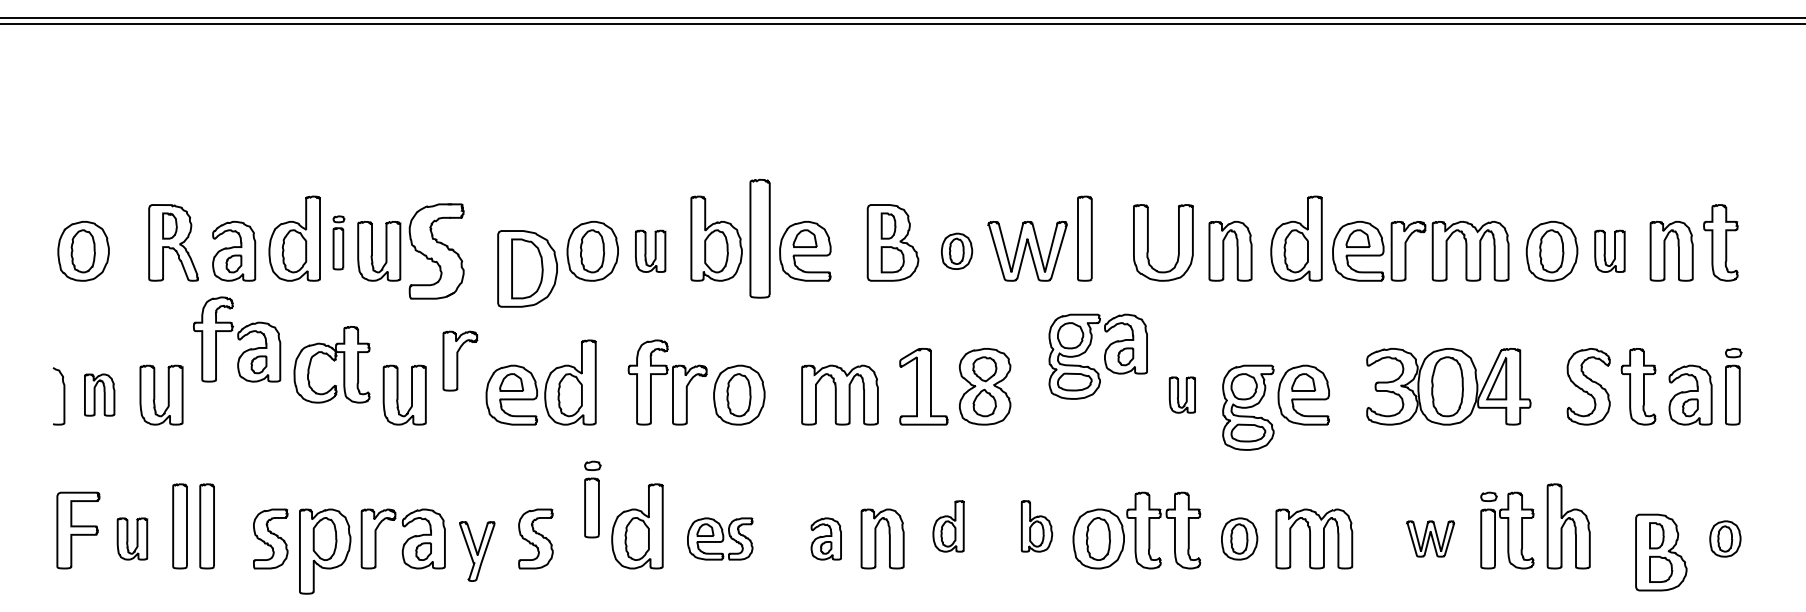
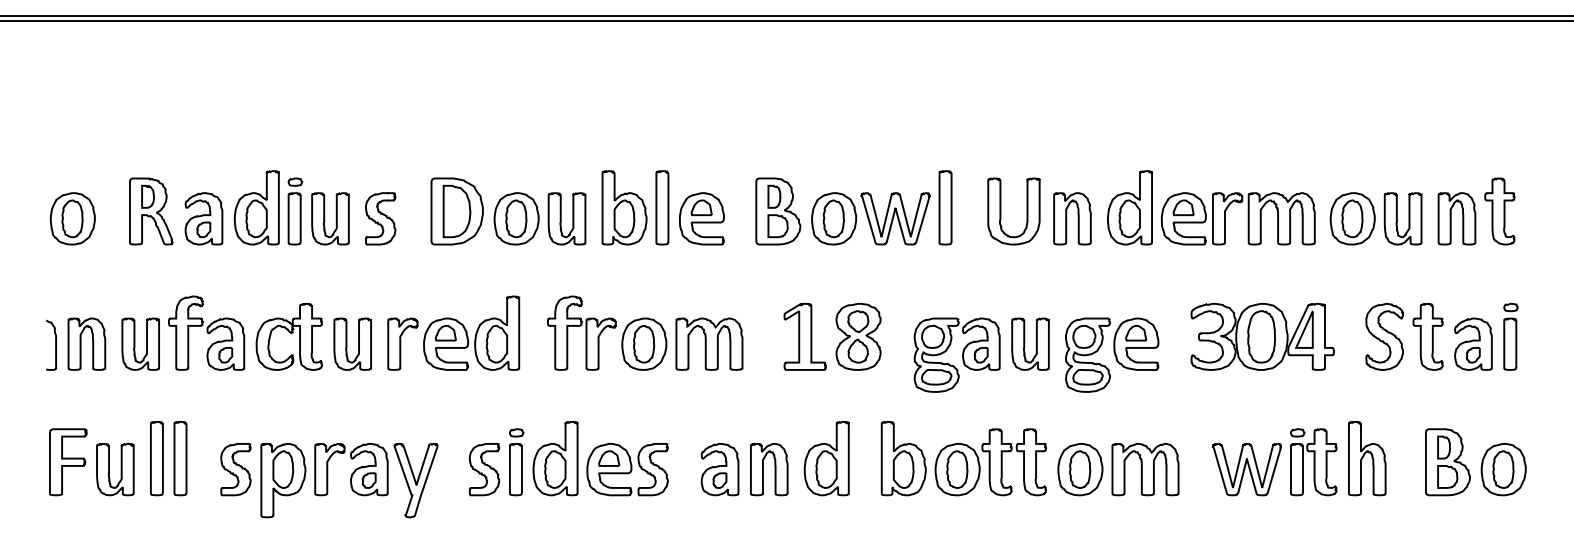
part: (759, 238) -> (661, 207), size x0.71
part: (338, 242) -> (294, 211), size x1.43
part: (436, 250) -> (380, 218), size x0.62
part: (650, 251) -> (566, 218), size x1.43
part: (956, 251) -> (833, 218), size x1.67
part: (1609, 251) -> (1402, 218), size x1.43
part: (527, 268) -> (457, 211), moved
part: (237, 339) -> (206, 333), moved
part: (1104, 356) -> (962, 354), moved
part: (460, 360) -> (403, 343), moved
part: (331, 364) -> (288, 336), moved
part: (99, 394) -> (86, 343), size x1.43
part: (839, 394) -> (708, 343), moved
part: (1182, 394) -> (1030, 343), size x1.67
part: (592, 499) -> (516, 462), moved
part: (948, 526) -> (826, 458), size x1.67
part: (1036, 526) -> (903, 458), size x1.67
part: (132, 538) -> (115, 469), size x1.43
part: (535, 538) -> (484, 469), moved
part: (720, 538) -> (627, 469), size x1.43
part: (826, 538) -> (720, 469), size x1.43
part: (1239, 538) -> (1080, 469), size x1.43
part: (1430, 538) -> (1246, 469), size x1.67
part: (1725, 538) -> (1503, 469), size x1.67
part: (476, 551) -> (415, 480), size x1.43
part: (1661, 552) -> (1448, 462), moved

